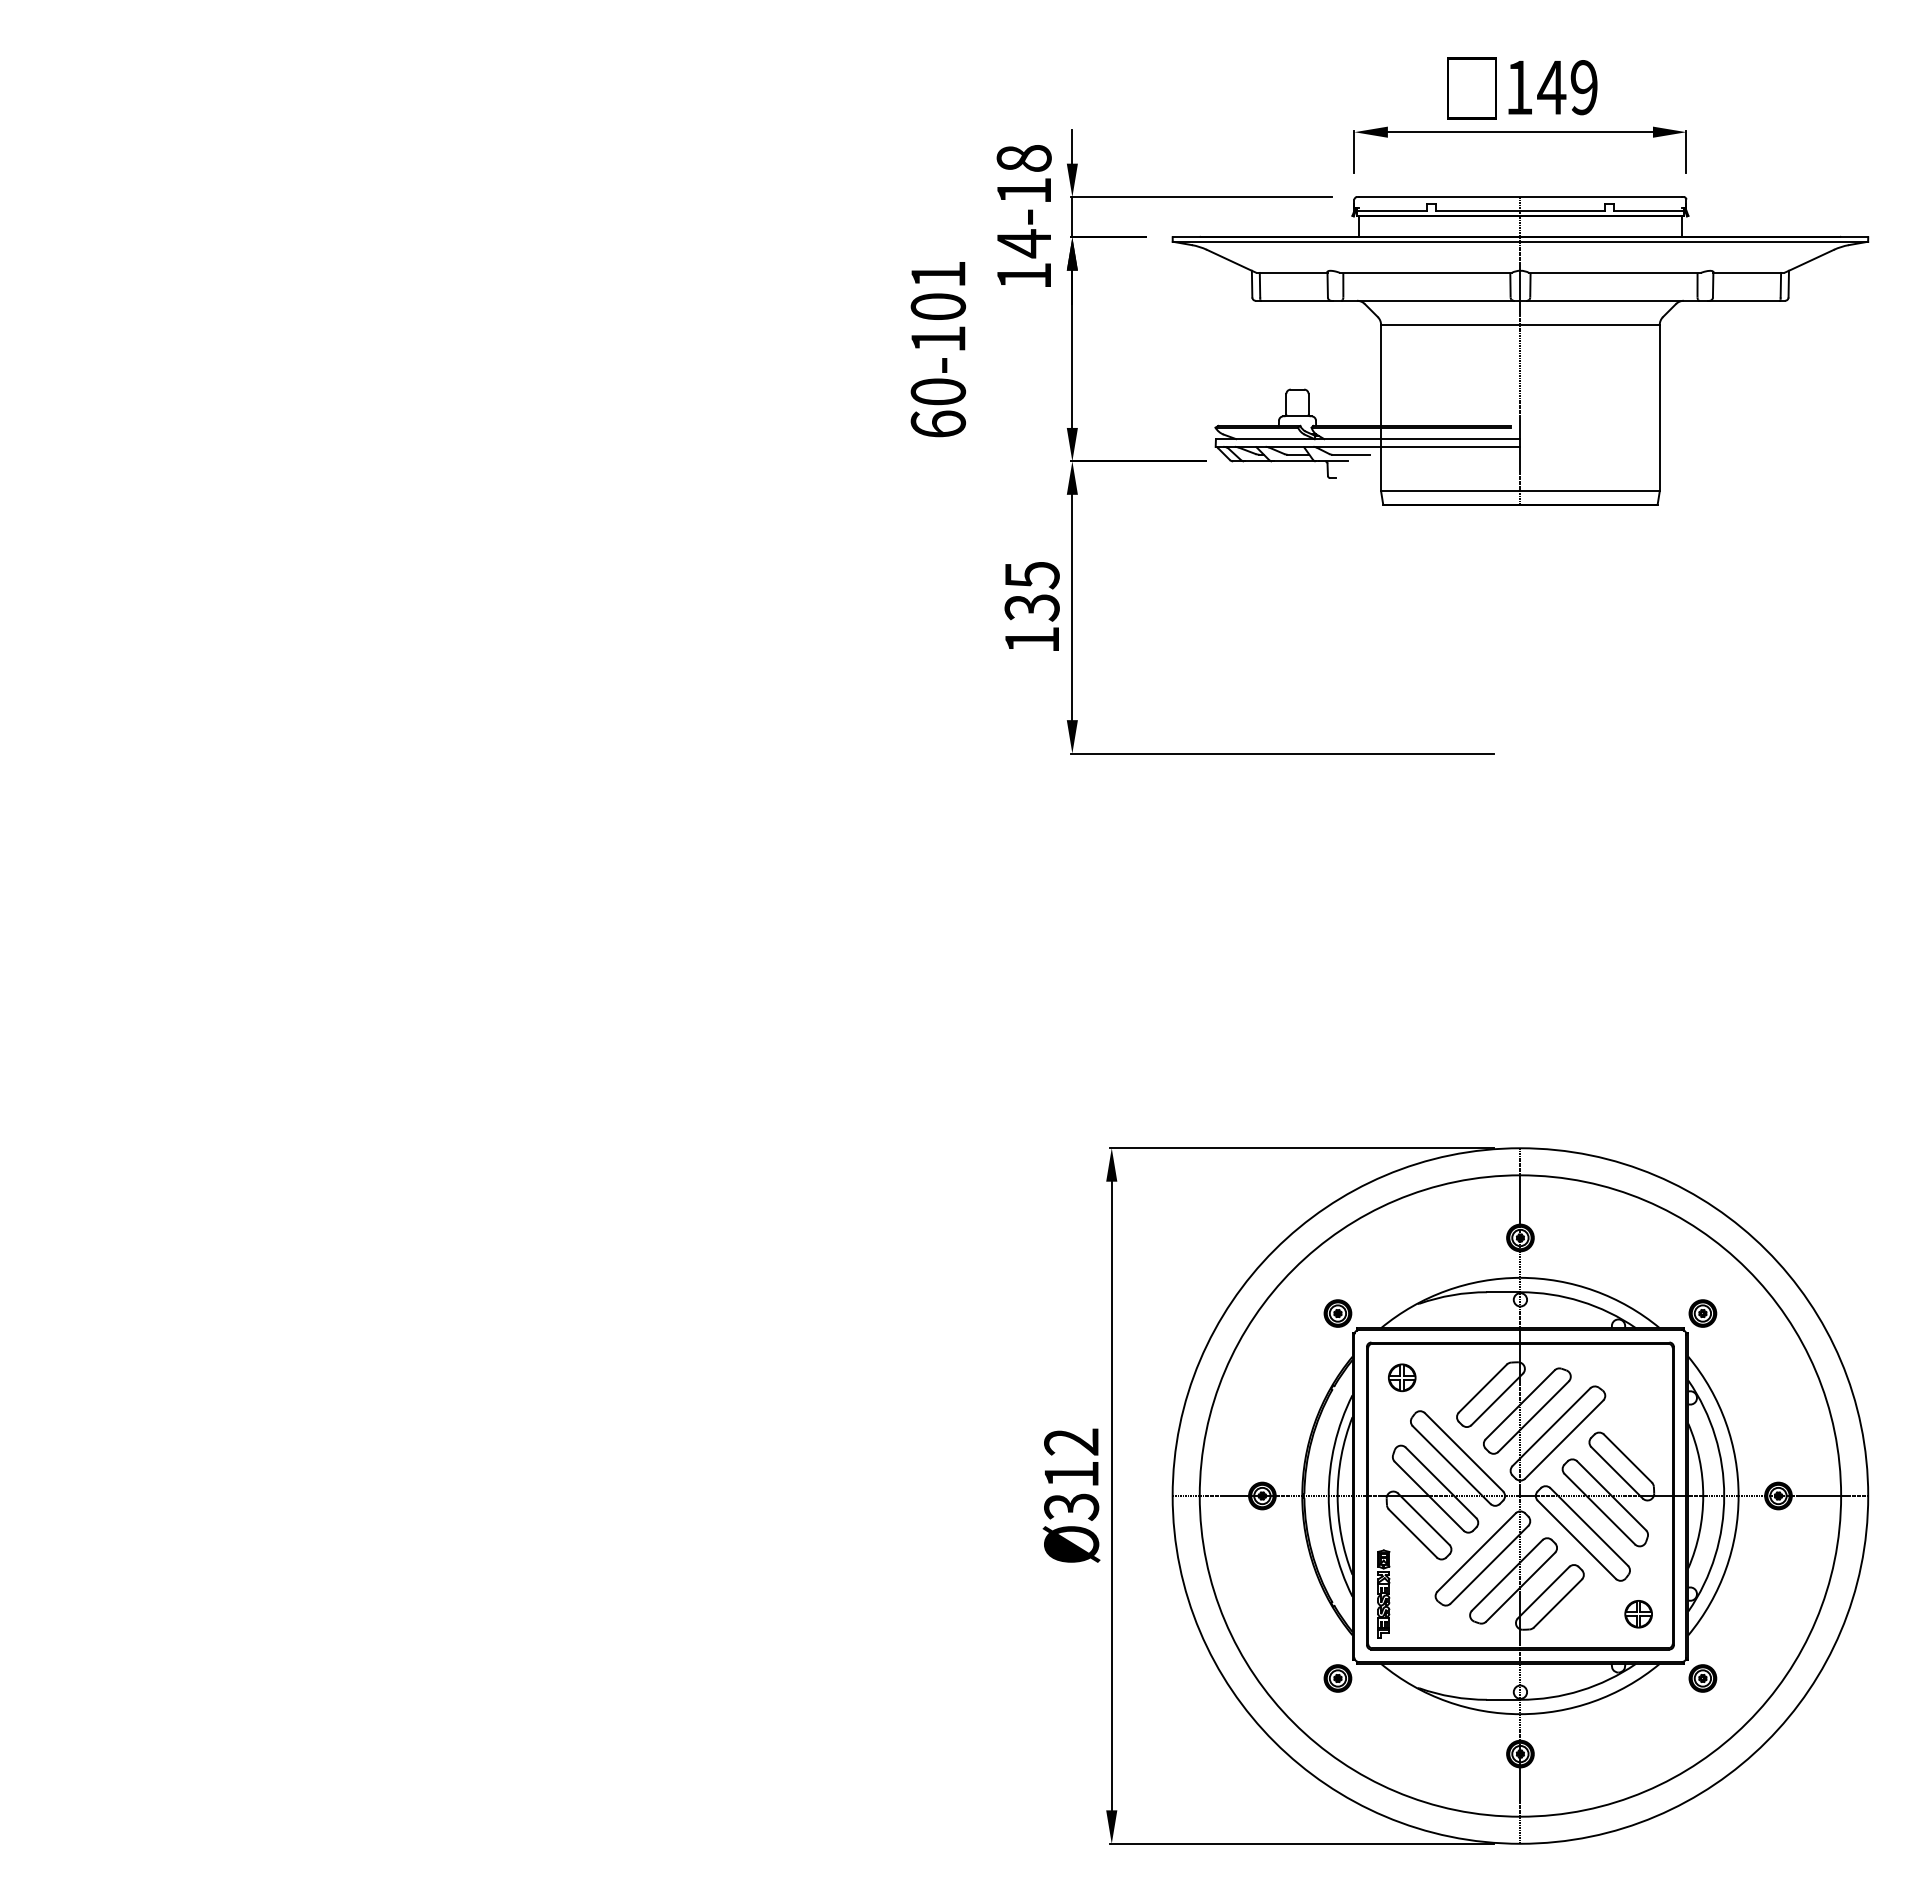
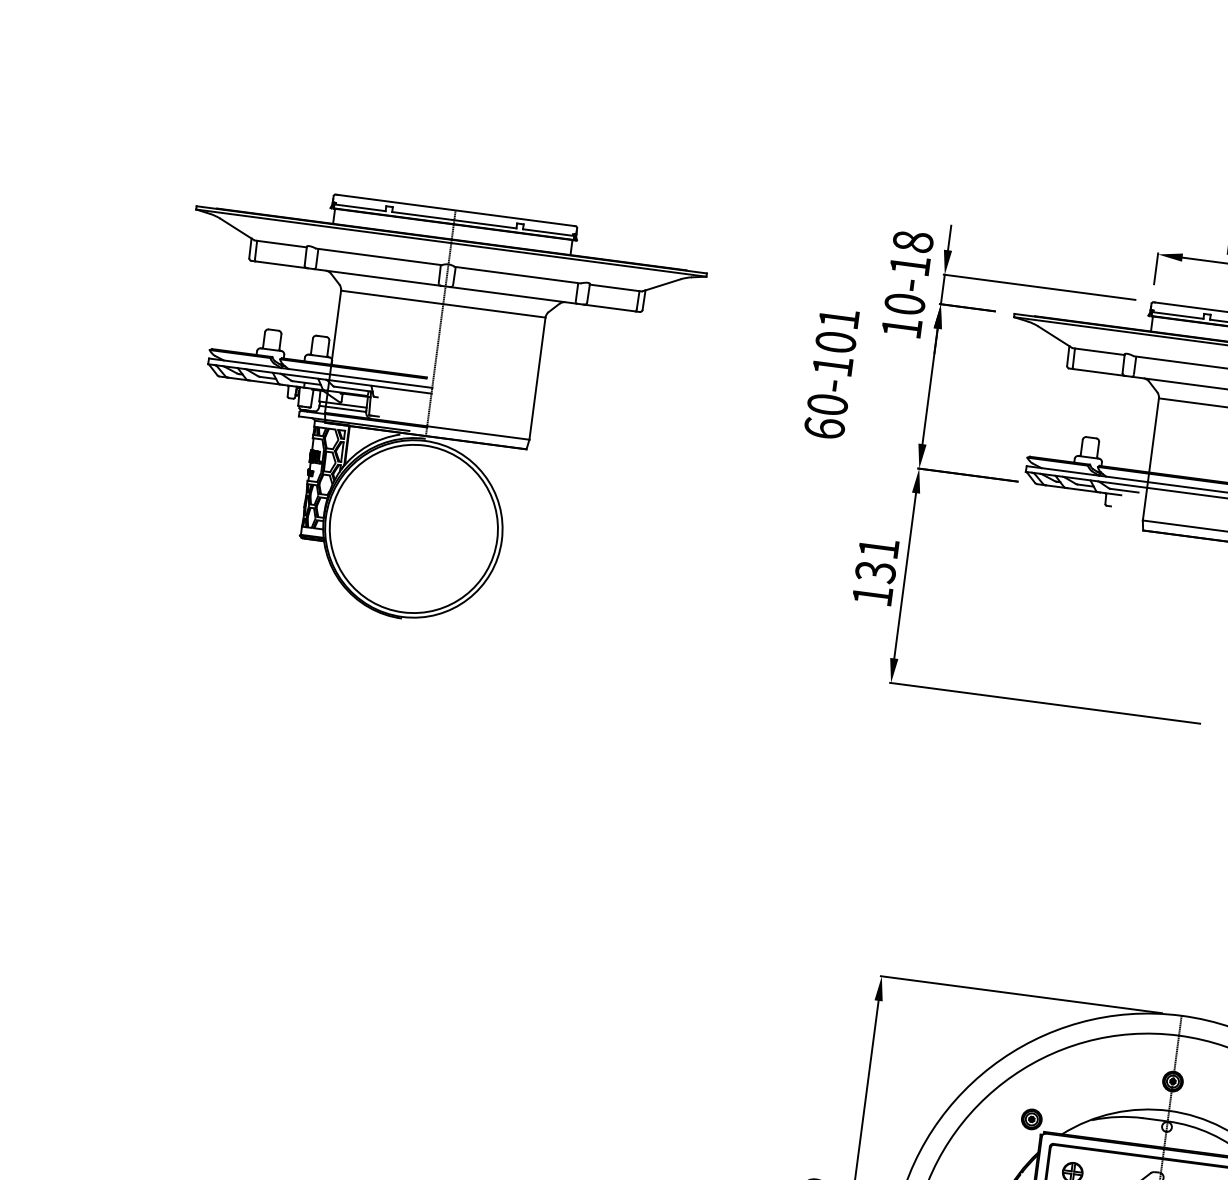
text: (1023, 243) -> (904, 304), 14-18 -> 10-18
part: (405, 475) -> (428, 414), added
text: (1032, 575) -> (879, 548), 135 -> 131

